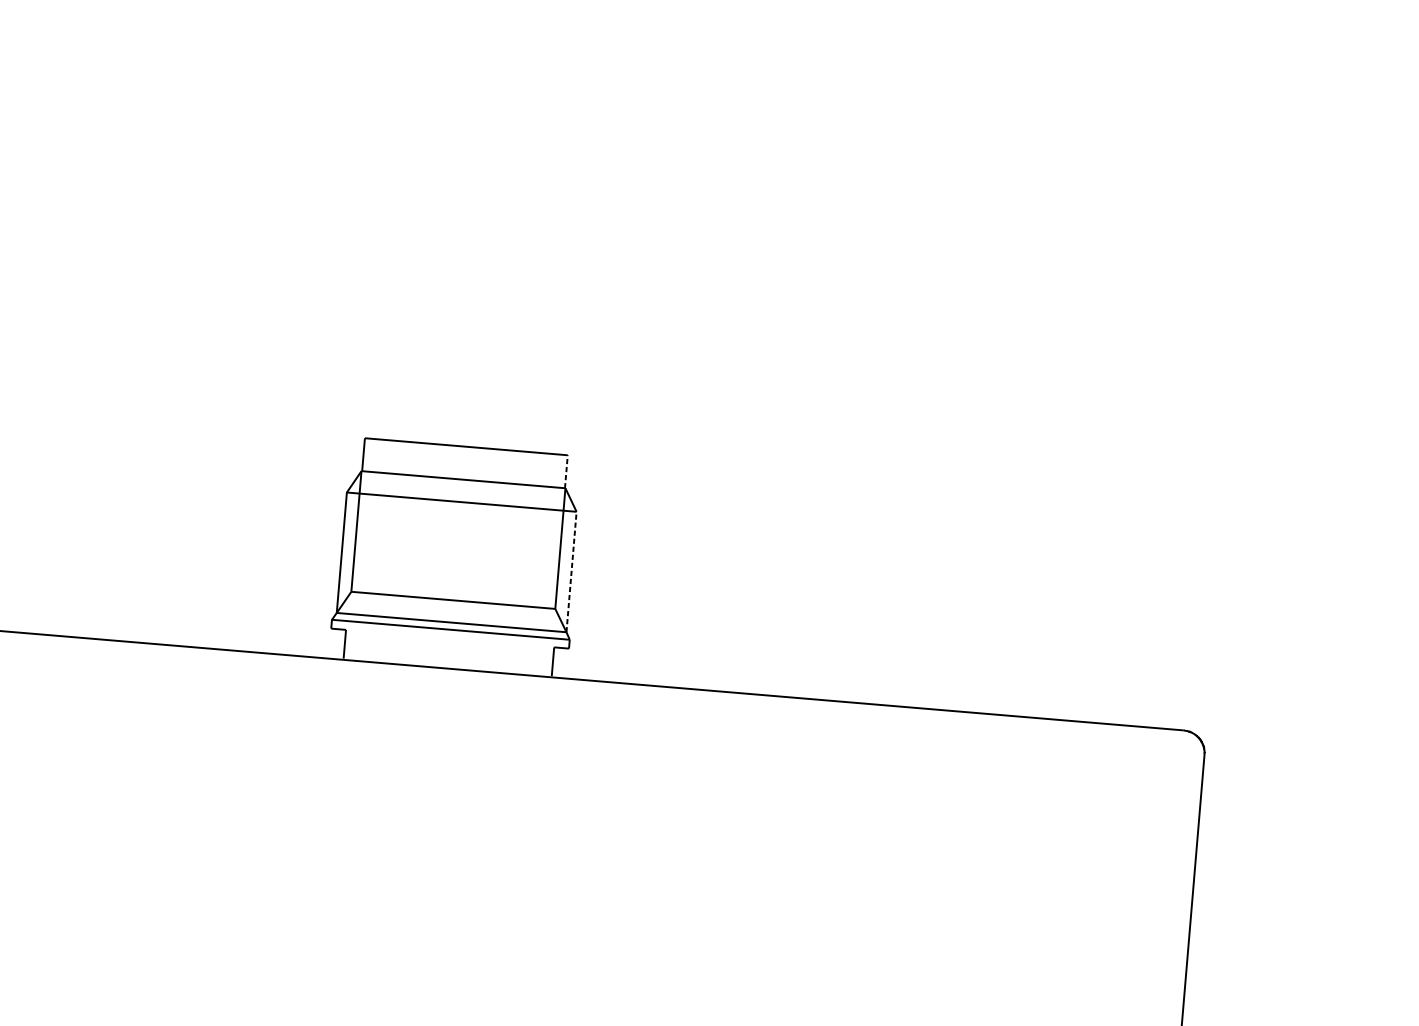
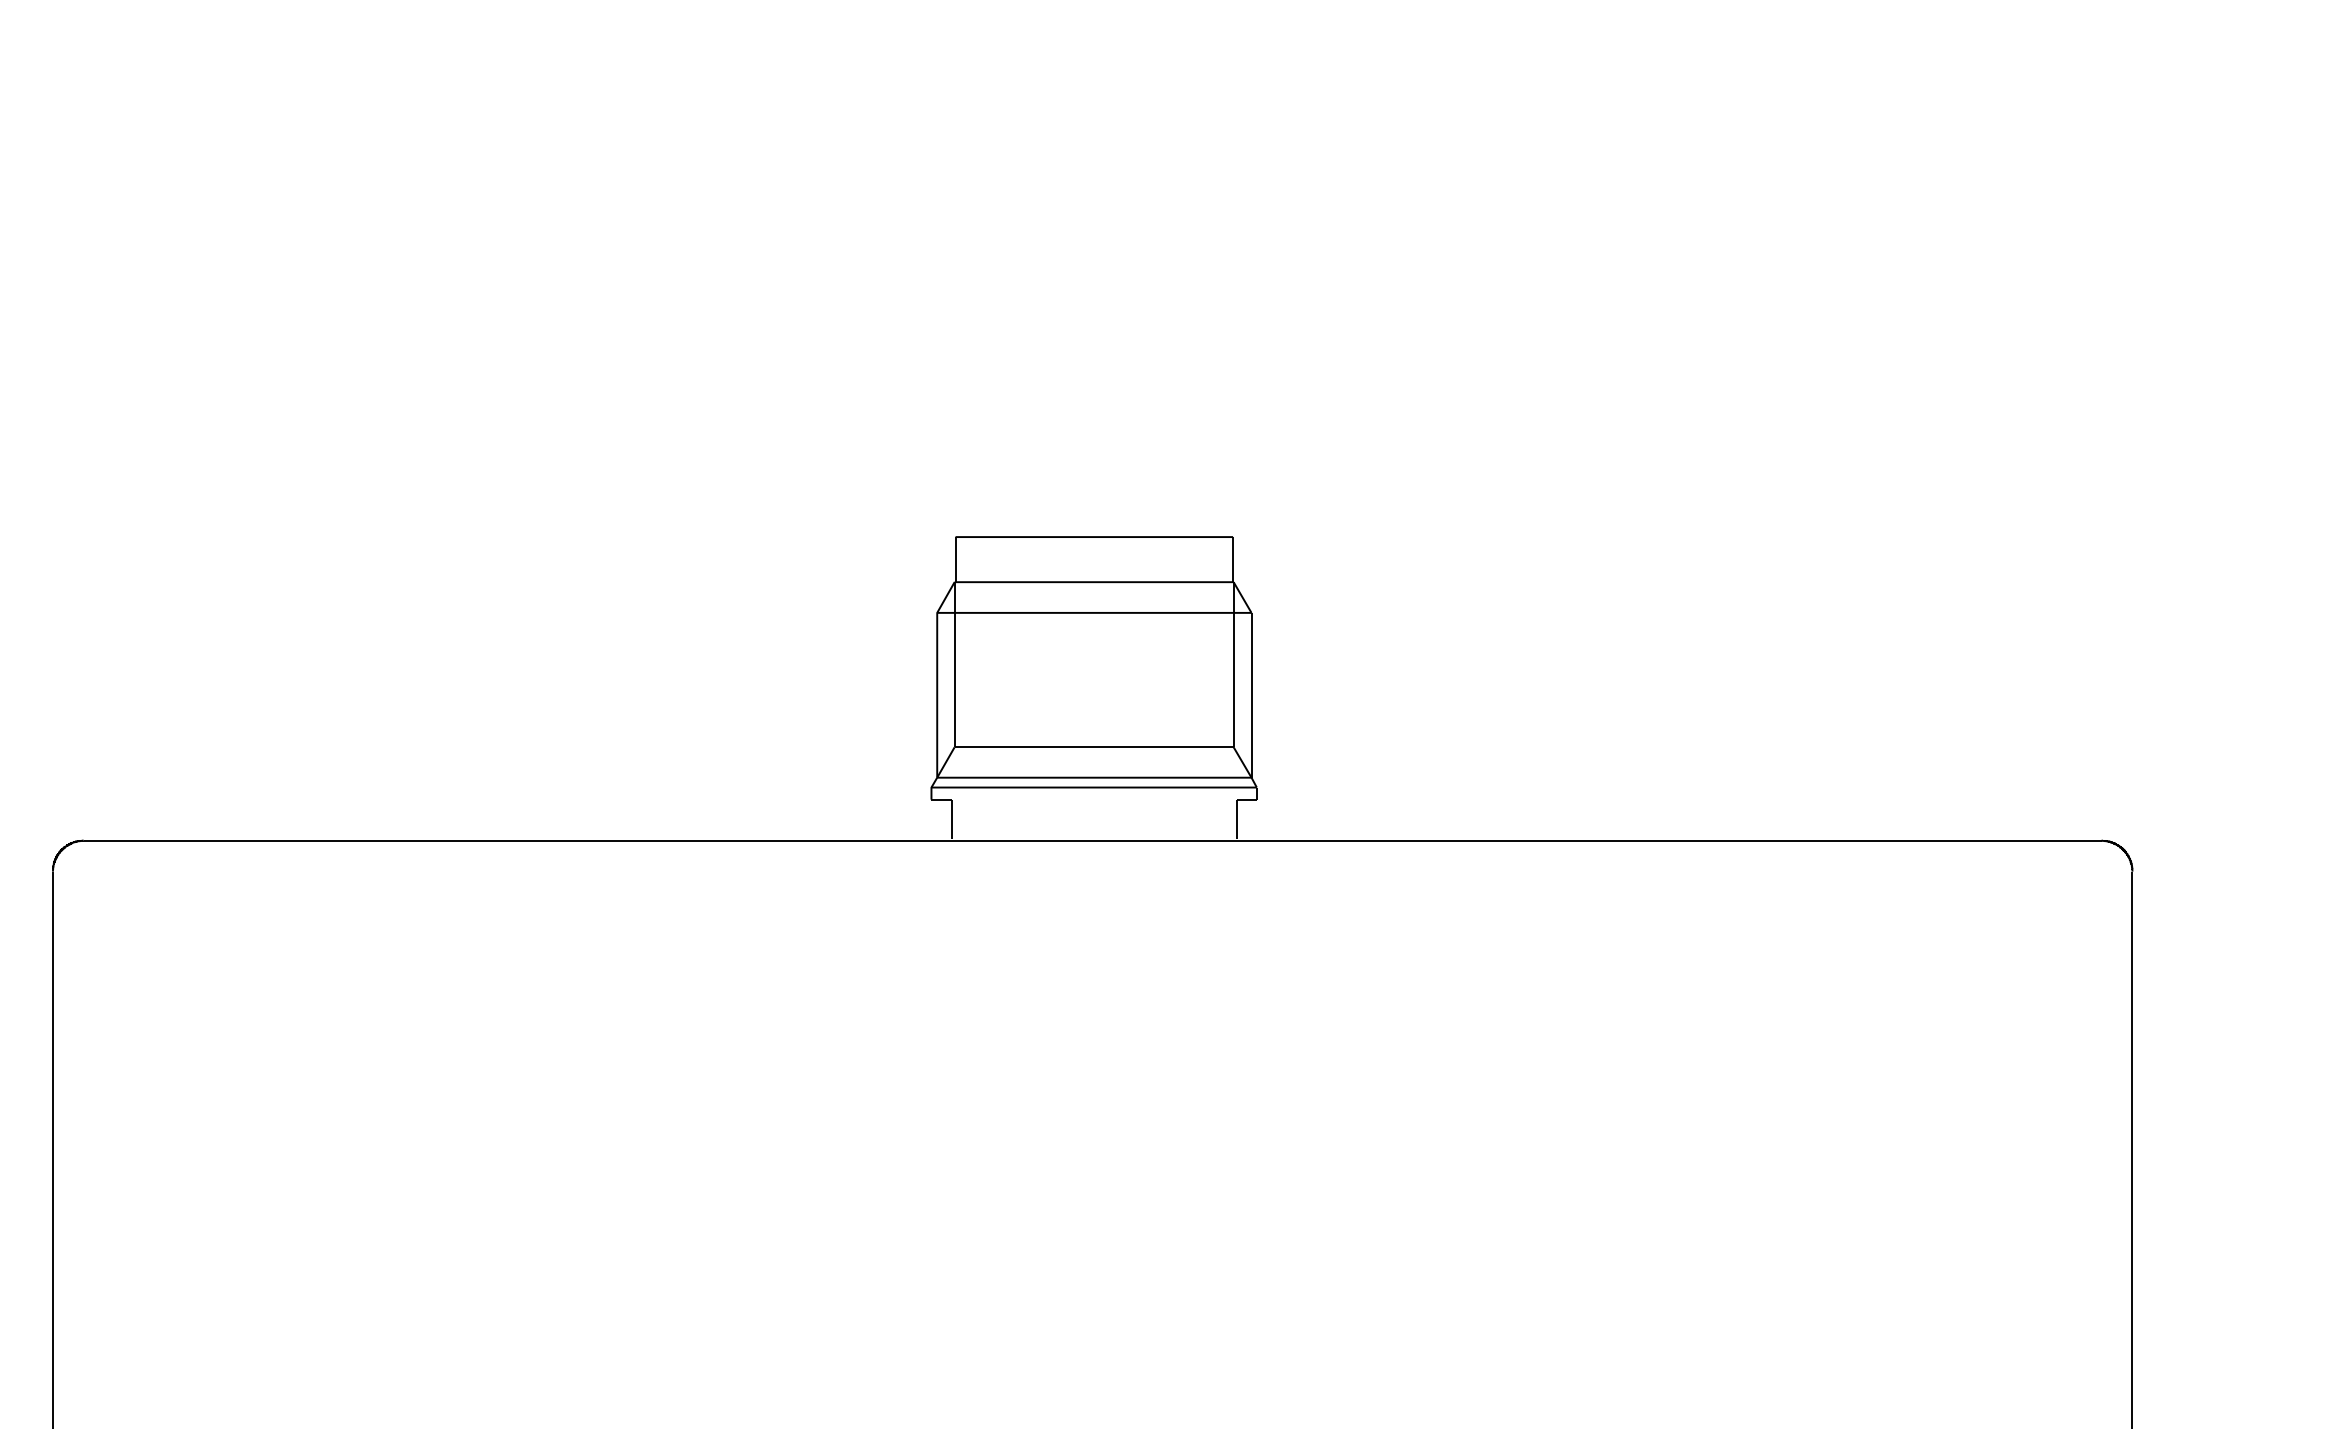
line: (566, 471) -> (1233, 559), dashed -> solid
line: (571, 571) -> (1251, 694), dashed -> solid

